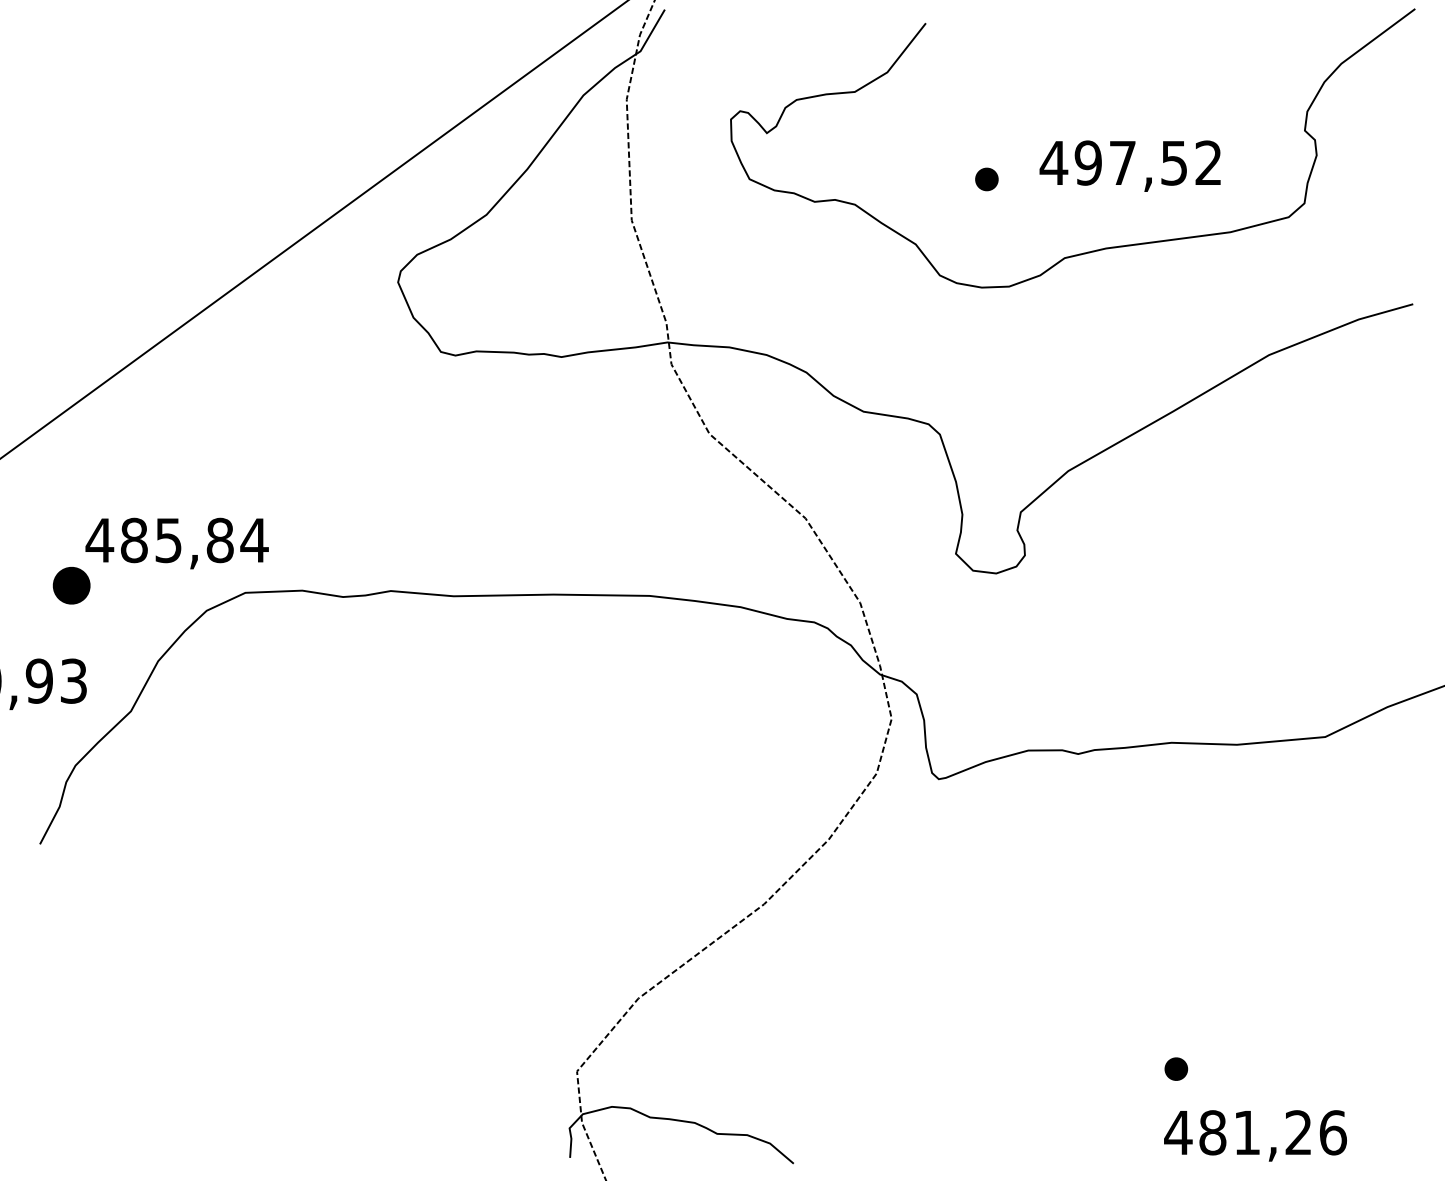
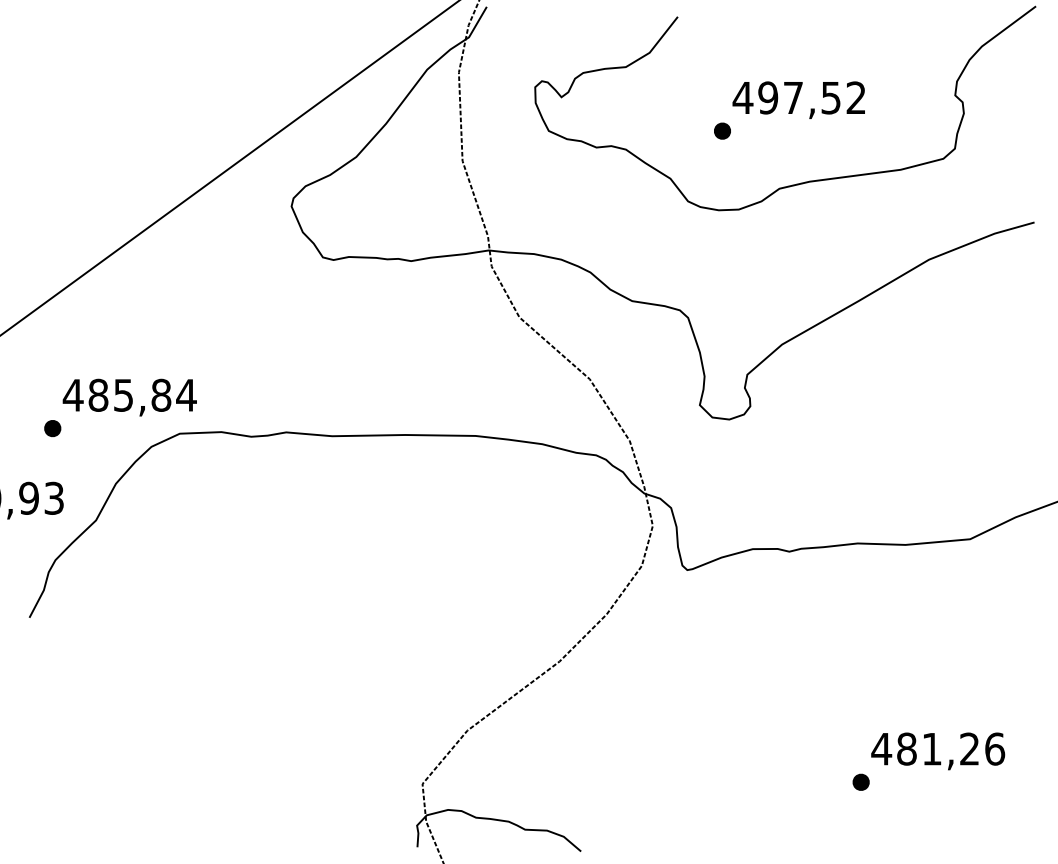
text: (1129, 165) -> (798, 99), moved
part: (71, 585) -> (52, 428), size x0.62
text: (1255, 1135) -> (938, 751), moved

